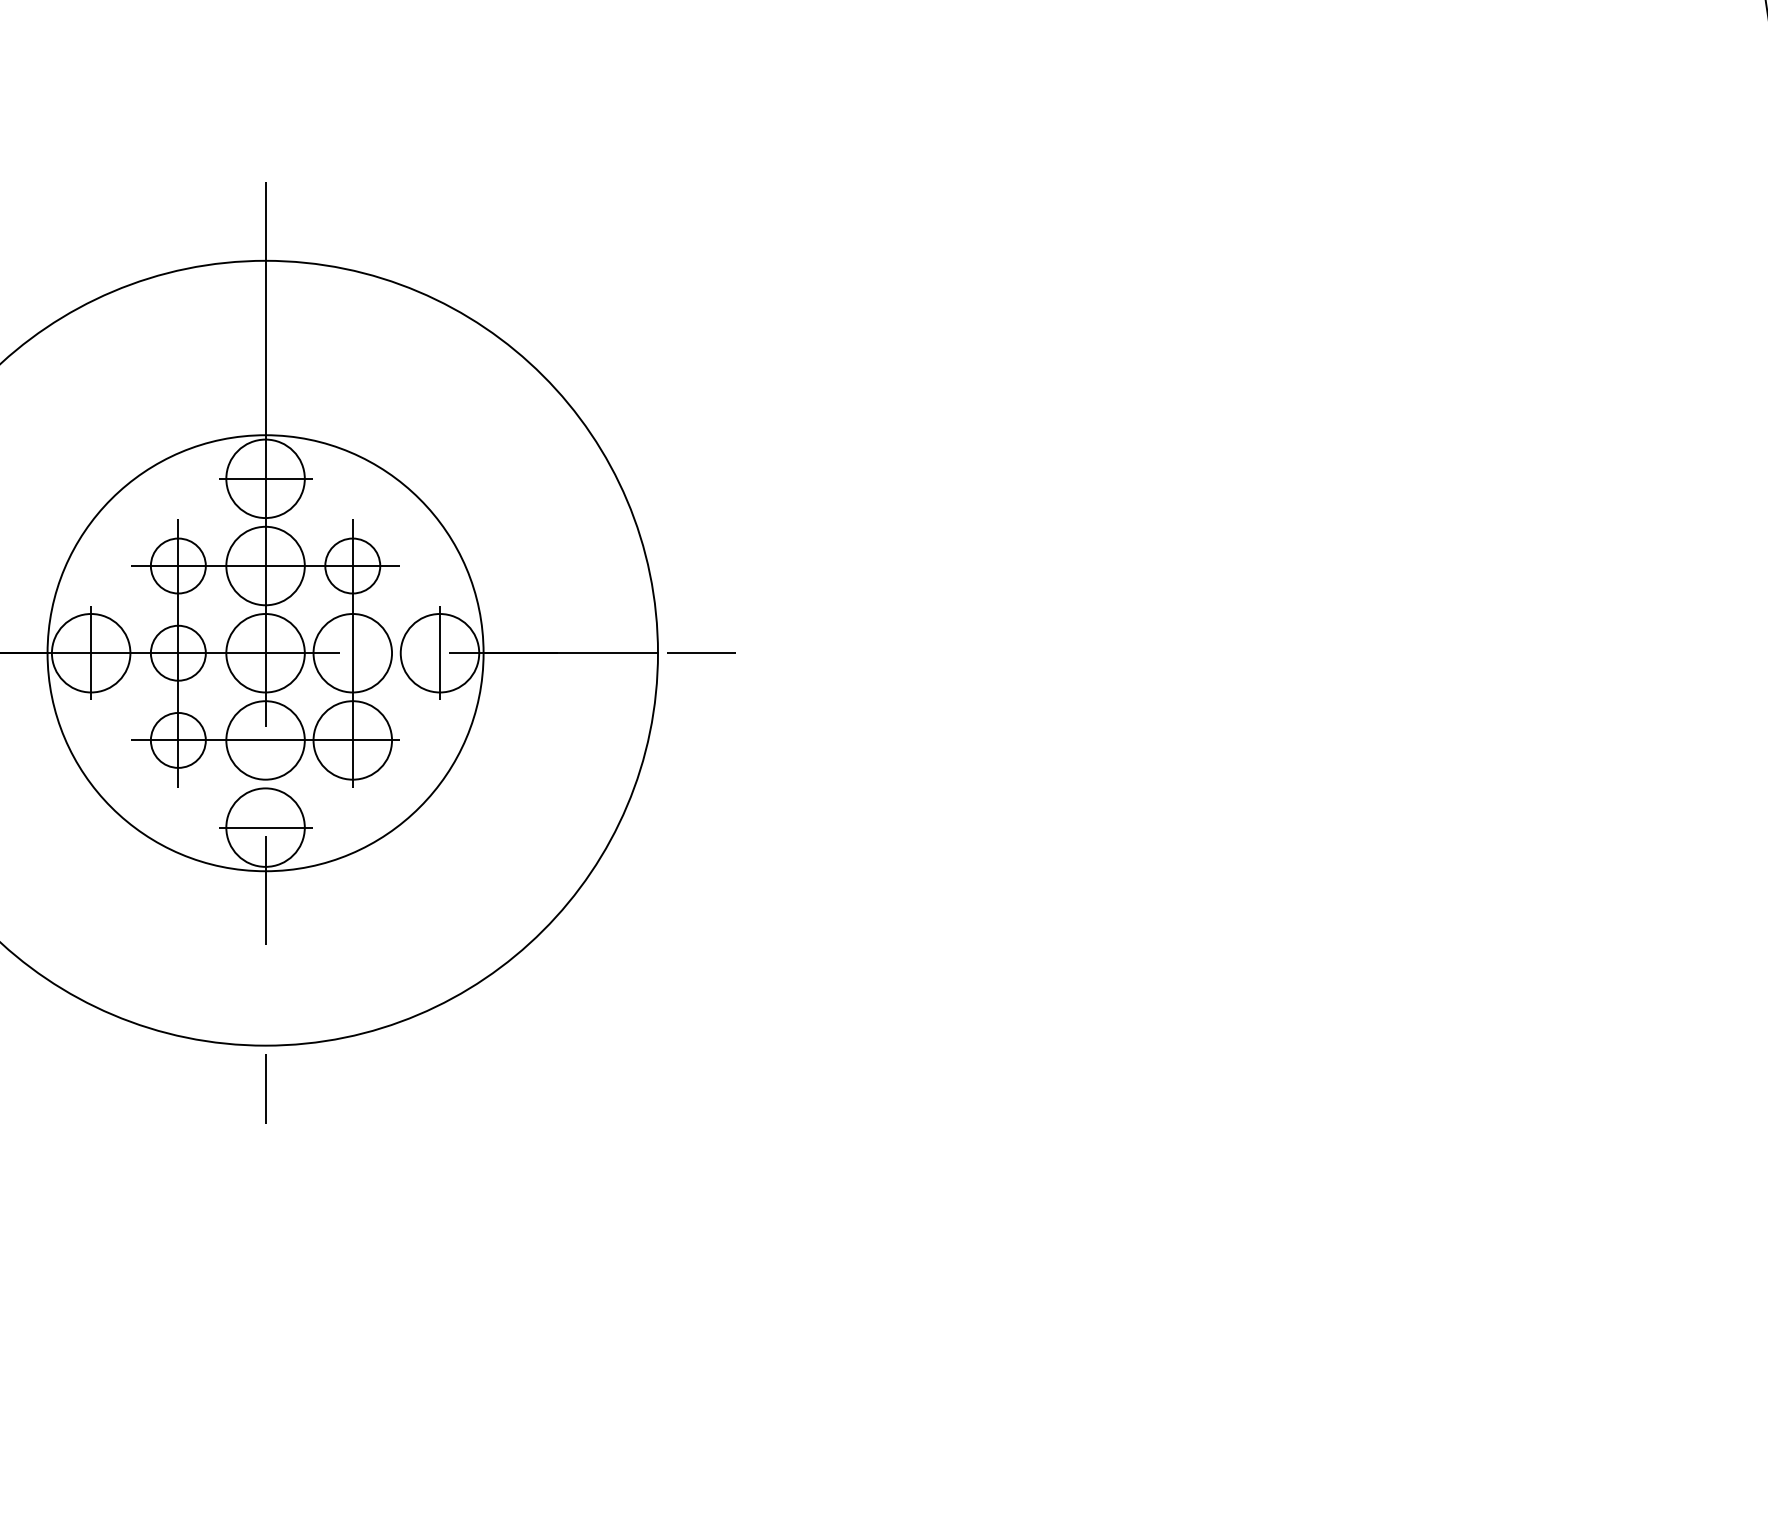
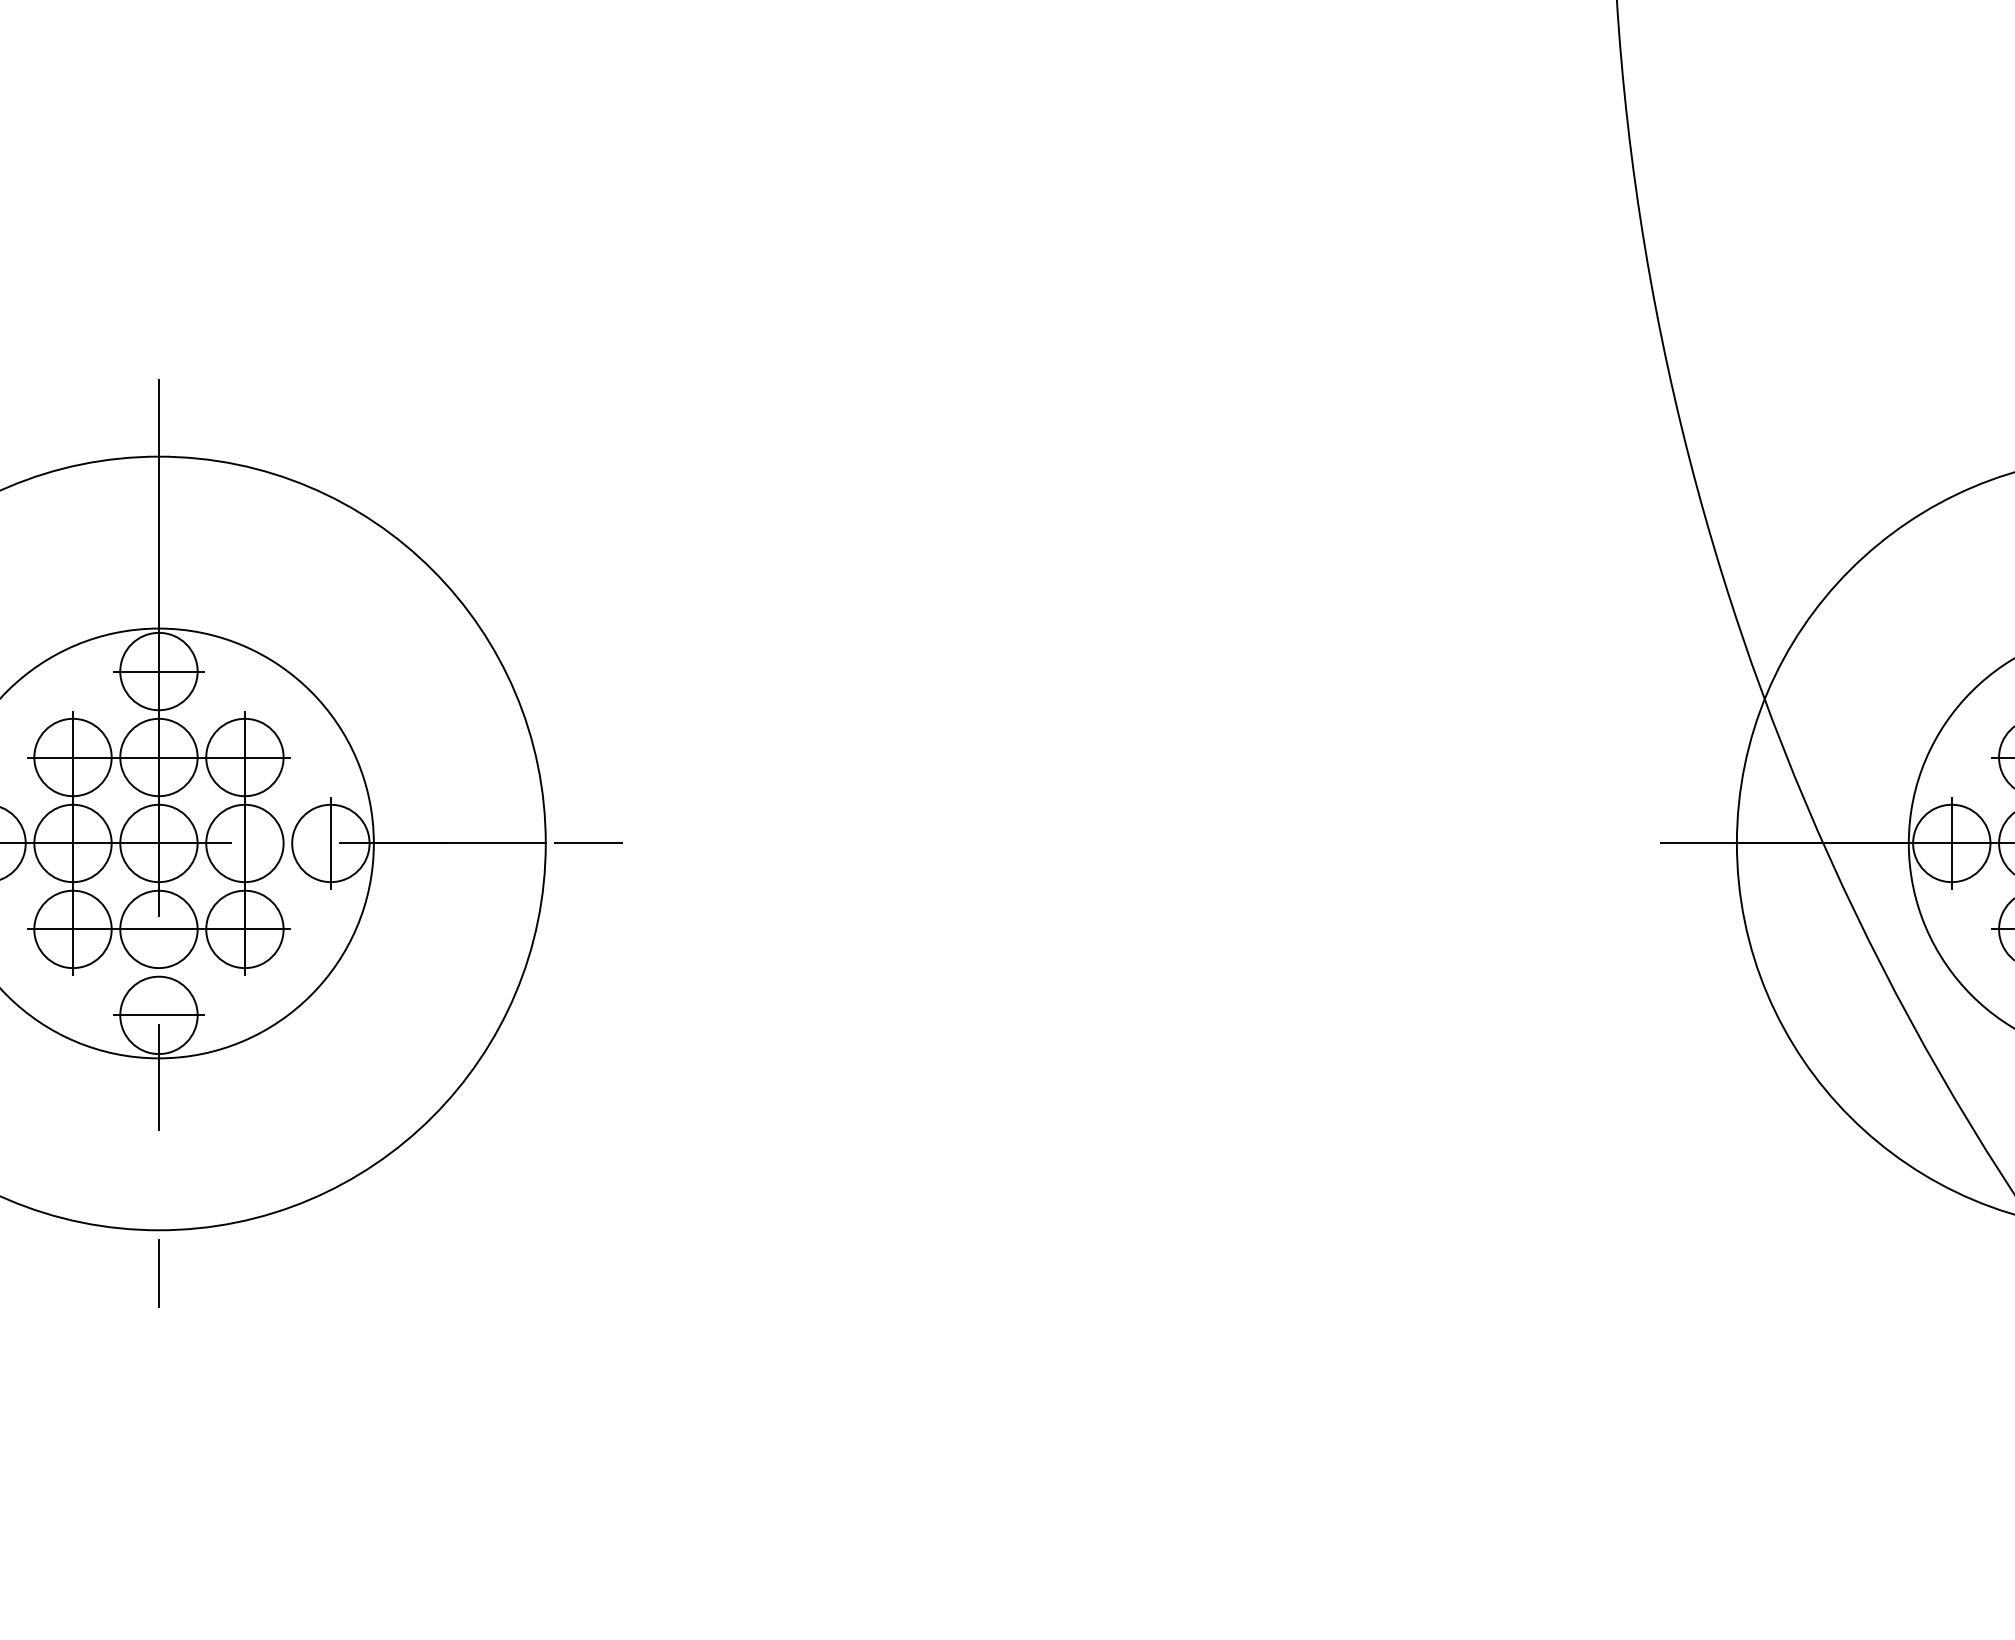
circle: (177, 566) -> (72, 757), size x1.43
circle: (352, 566) -> (244, 757), size x1.43
circle: (177, 653) -> (72, 843), size x1.43
circle: (177, 740) -> (72, 929), size x1.43

